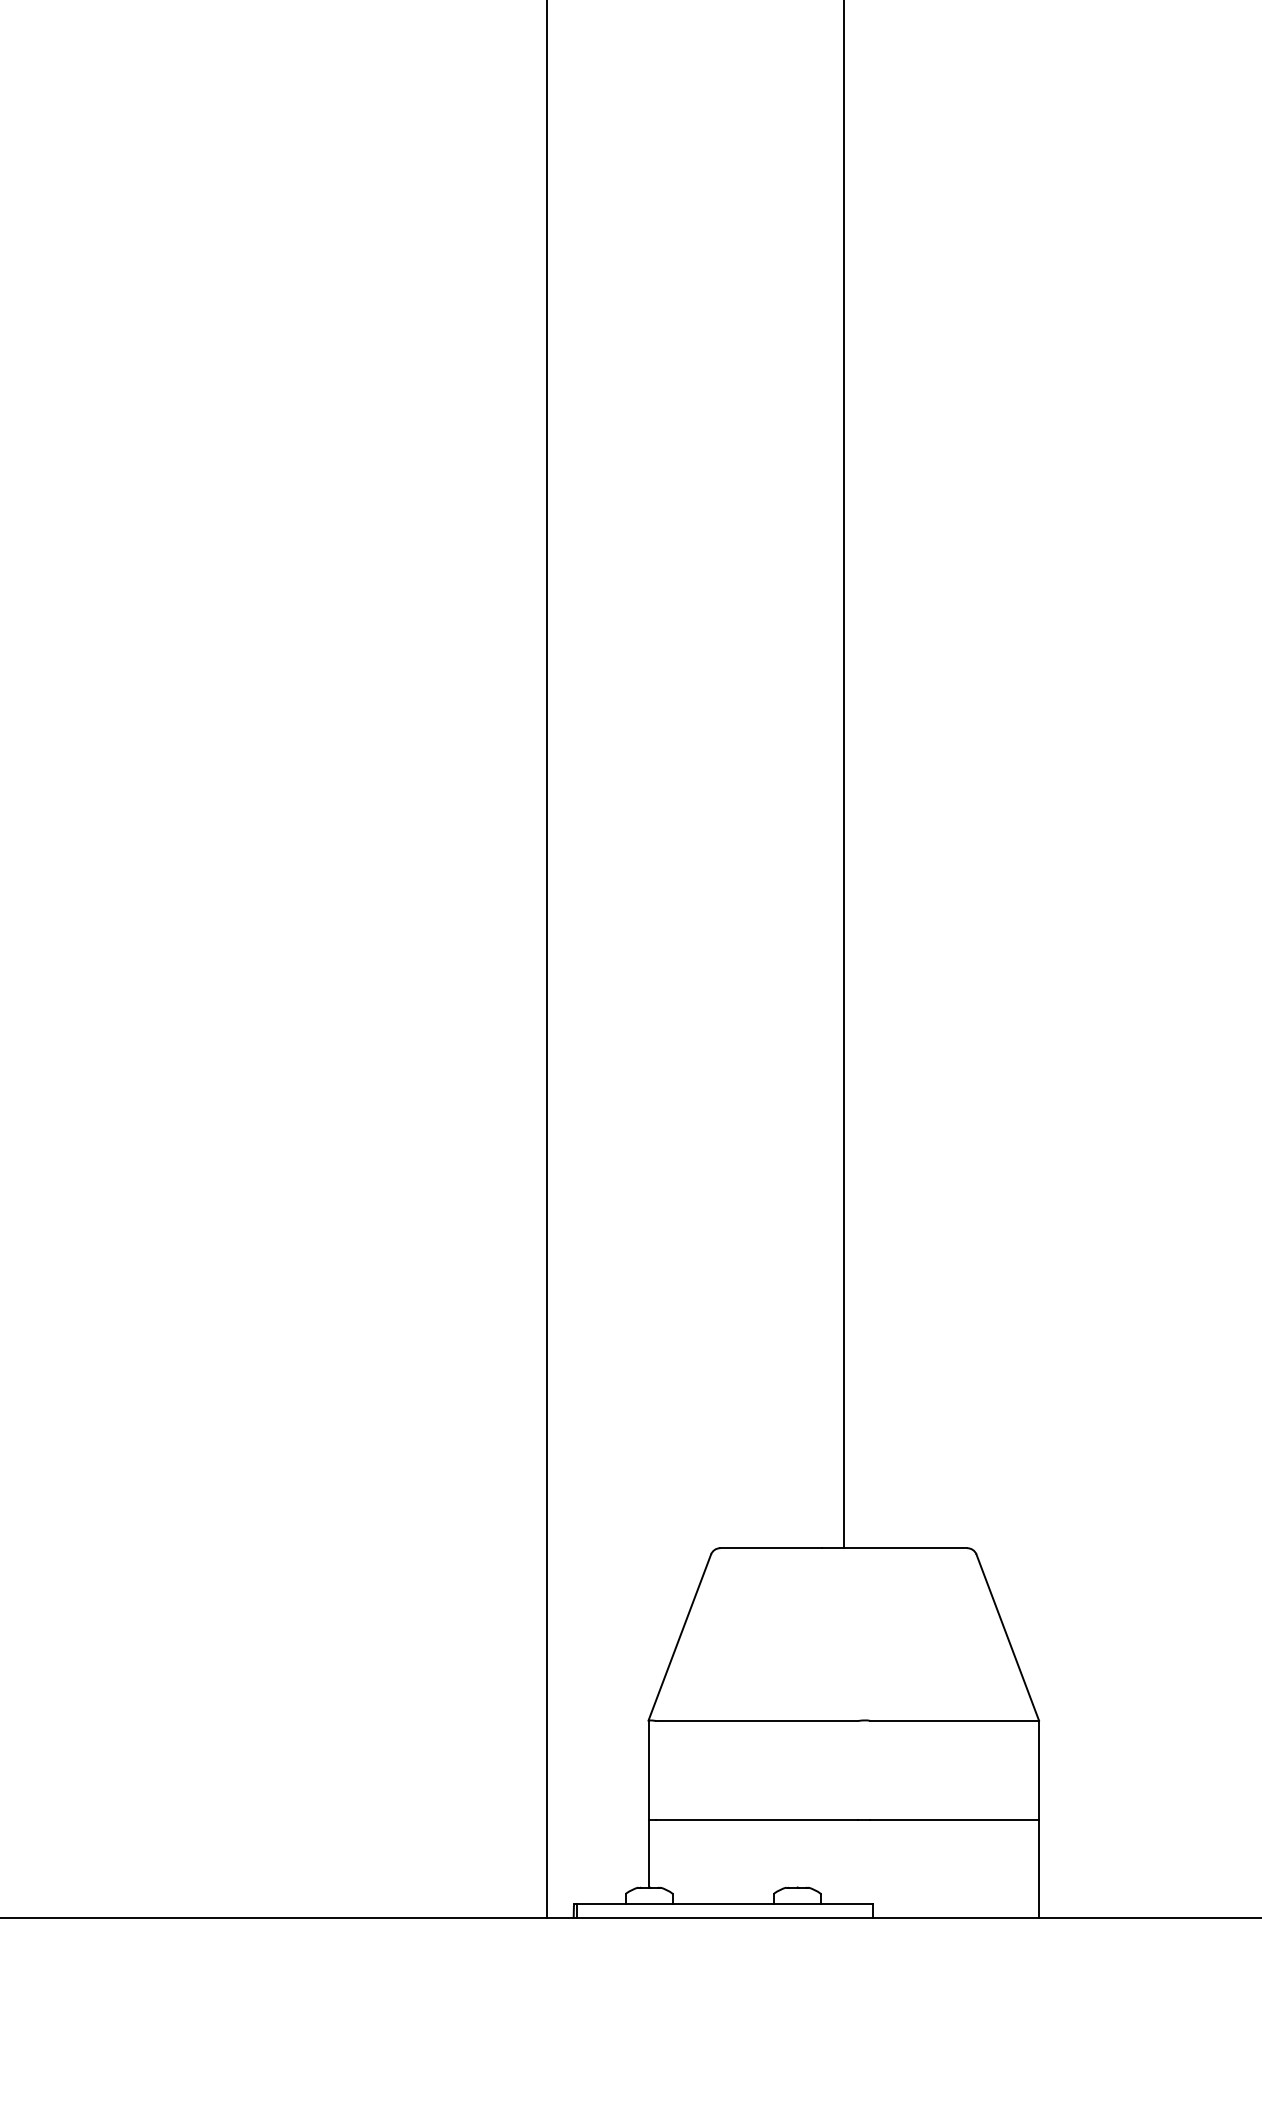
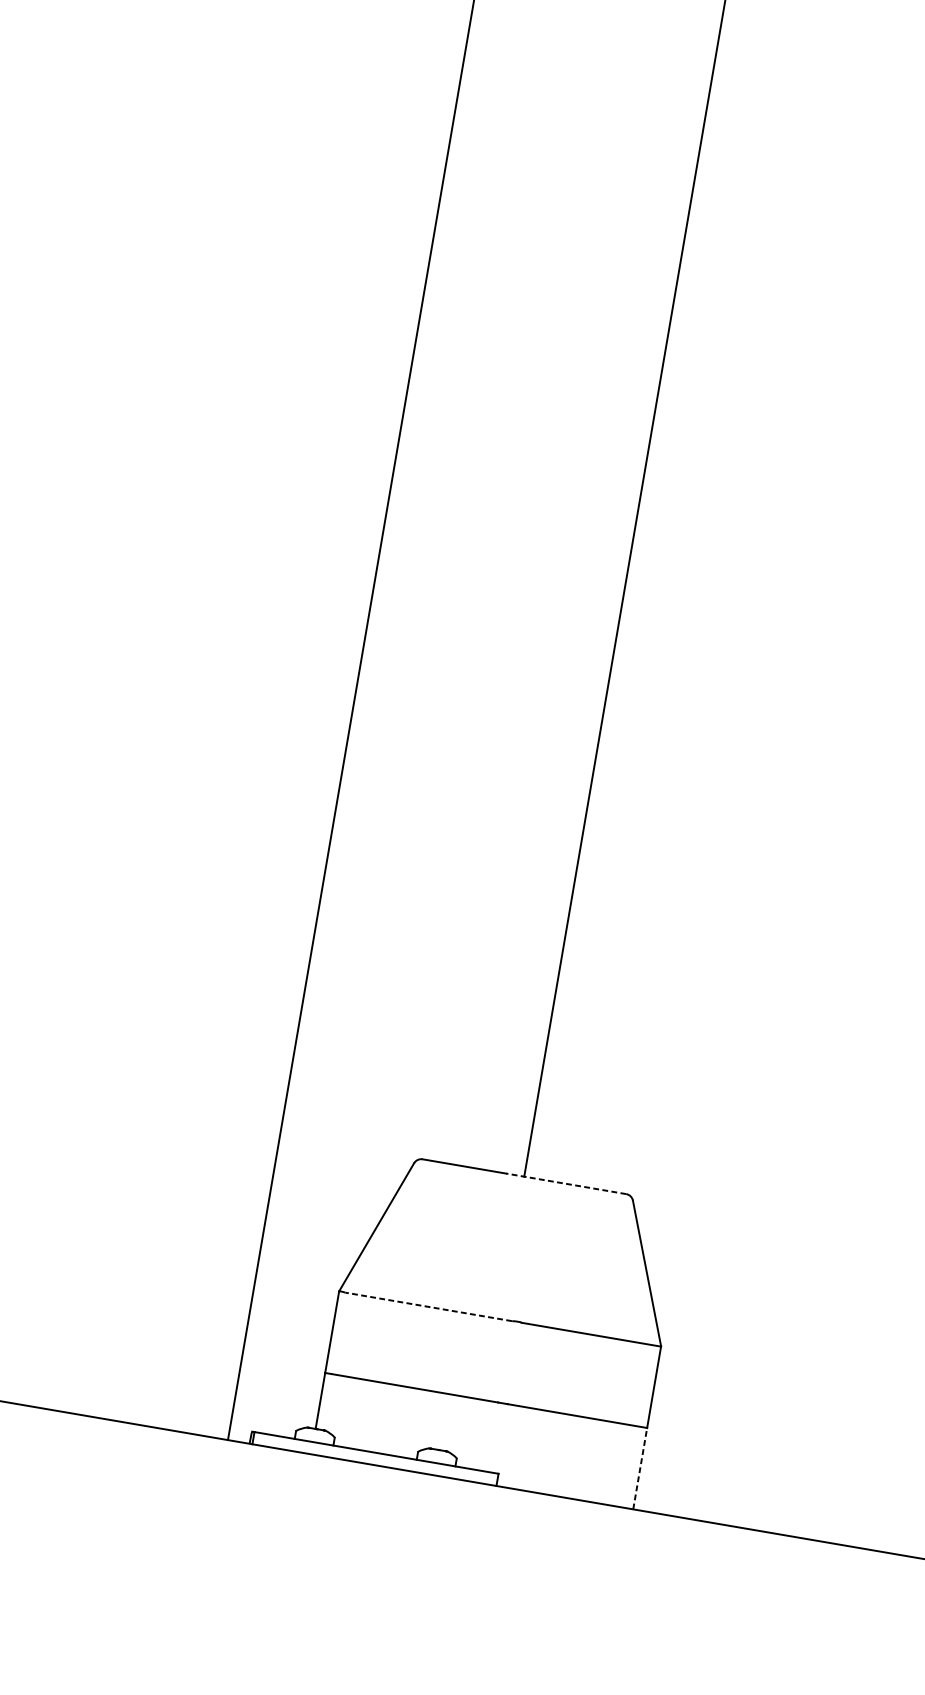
line: (894, 1548) -> (566, 1184), solid -> dashed
line: (756, 1720) -> (428, 1306), solid -> dashed
line: (1039, 1868) -> (640, 1468), solid -> dashed

